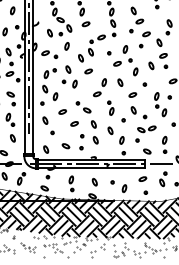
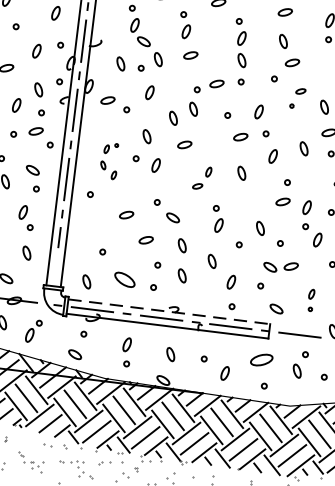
part: (144, 39) -> (297, 97), size x0.7
part: (50, 84) -> (110, 160), size x0.6
part: (99, 87) -> (201, 177), size x0.7
part: (132, 94) -> (282, 200), moved
part: (45, 120) -> (92, 227), removed
part: (164, 144) -> (310, 299), size x0.7
part: (65, 146) -> (123, 280), size x1.6
line: (91, 159) -> (169, 311), solid -> dashed
part: (142, 178) -> (261, 358), size x1.6

